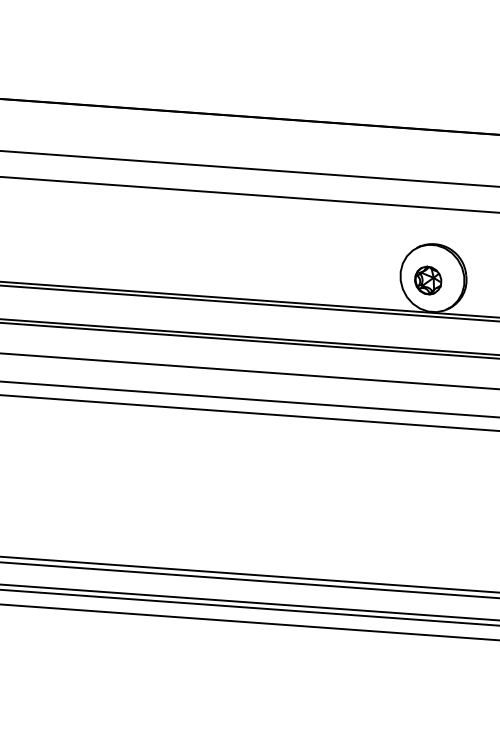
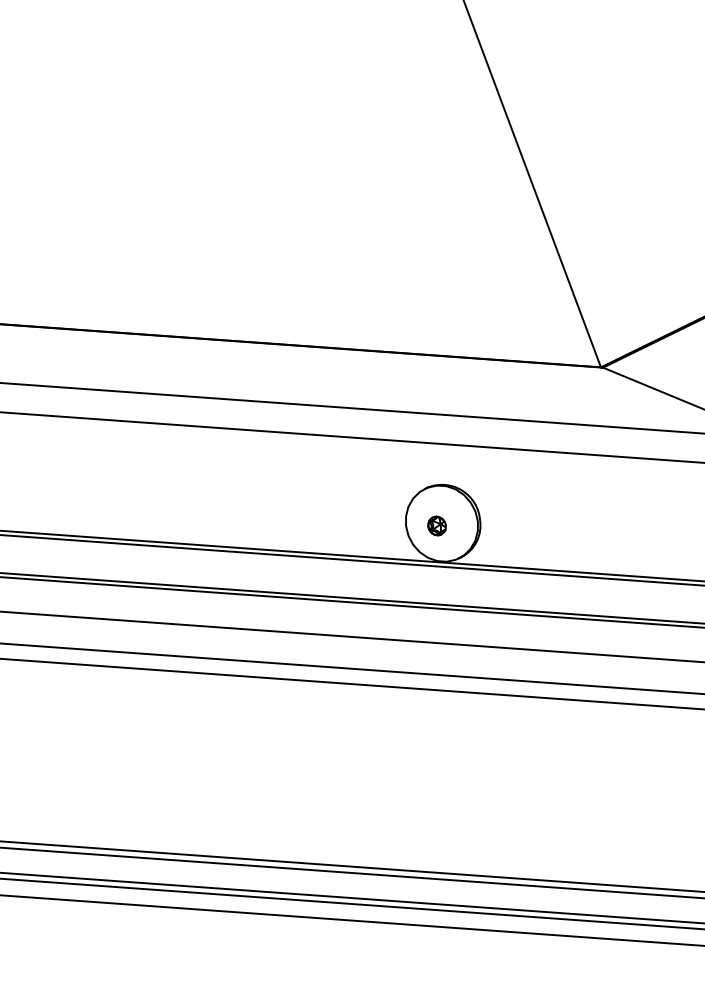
part: (427, 280) -> (436, 525), size x0.6

